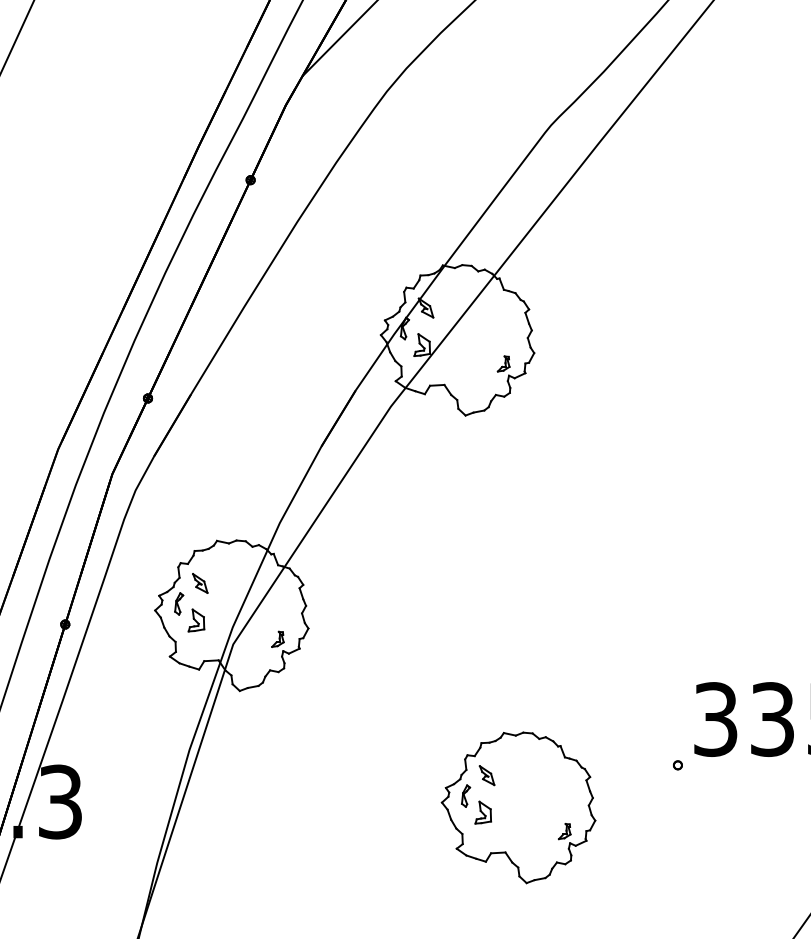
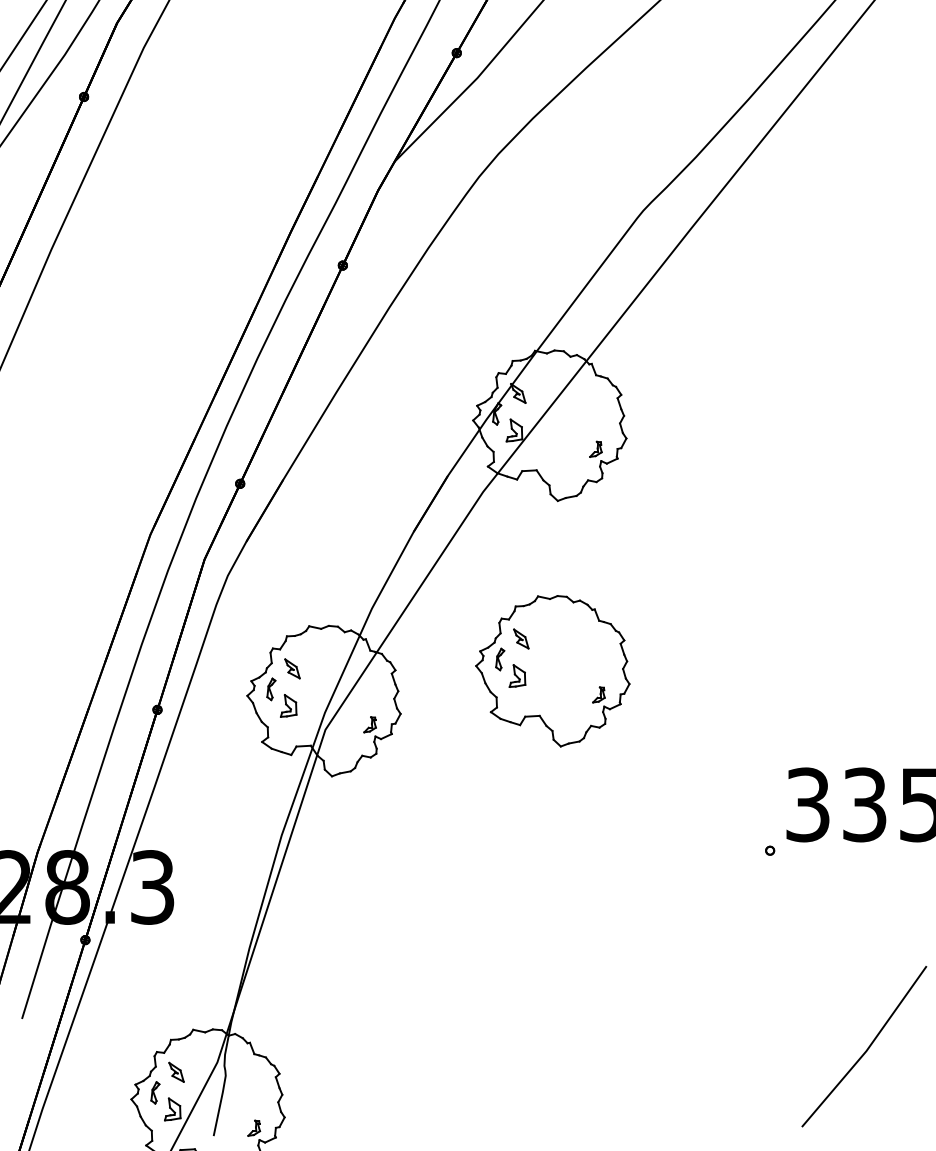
part: (518, 808) -> (552, 671), moved

